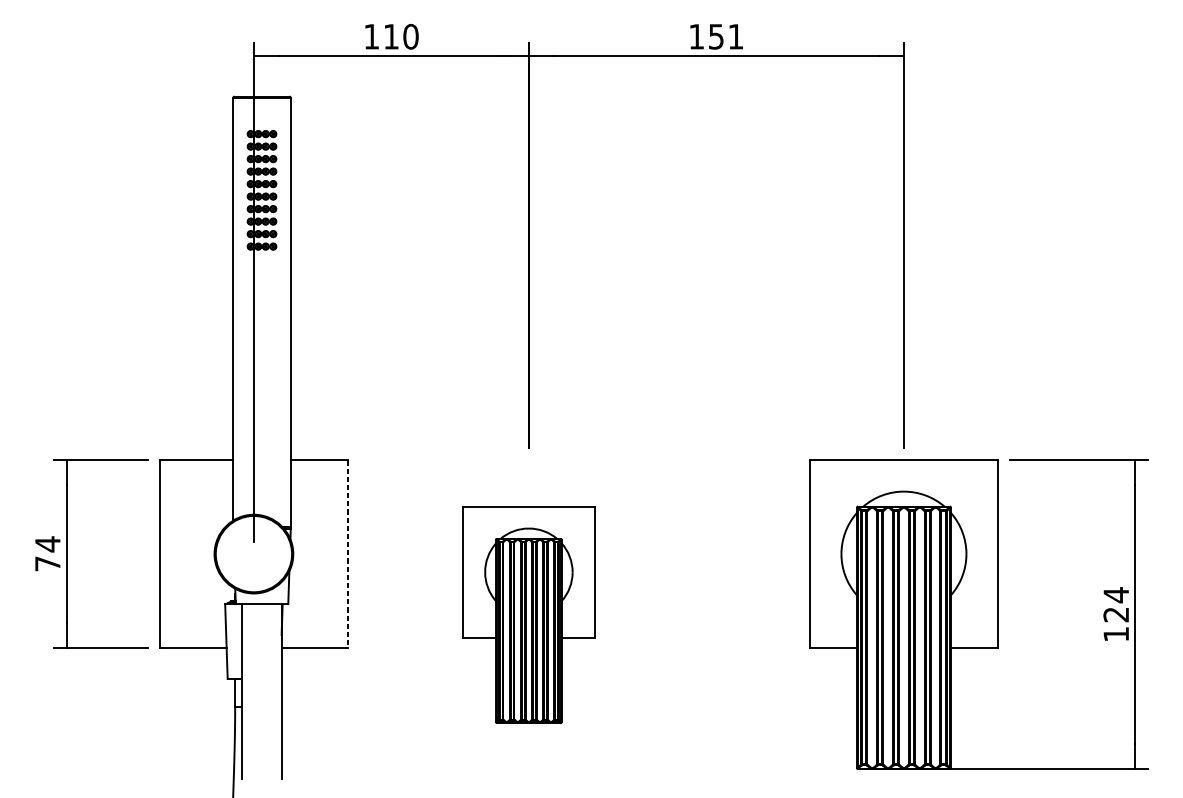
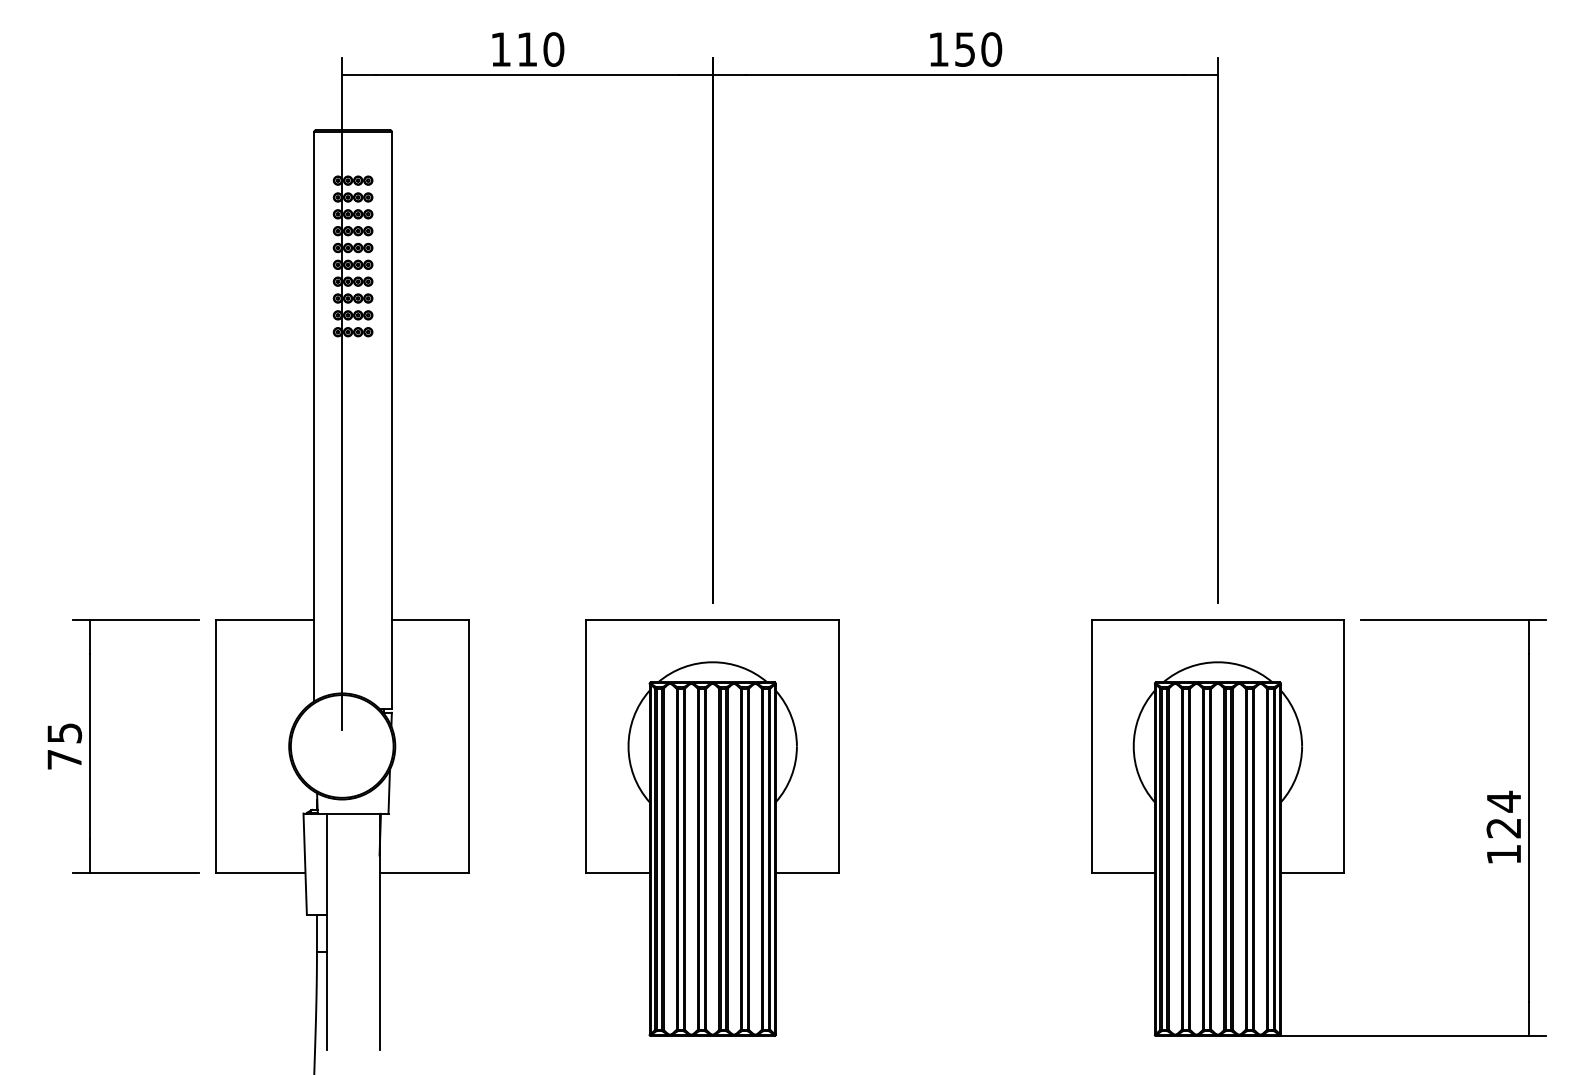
text: (735, 36) -> (991, 49), 151 -> 150
text: (47, 544) -> (64, 733), 74 -> 75
line: (347, 554) -> (468, 746), dashed -> solid
part: (528, 614) -> (712, 827), size x1.43

